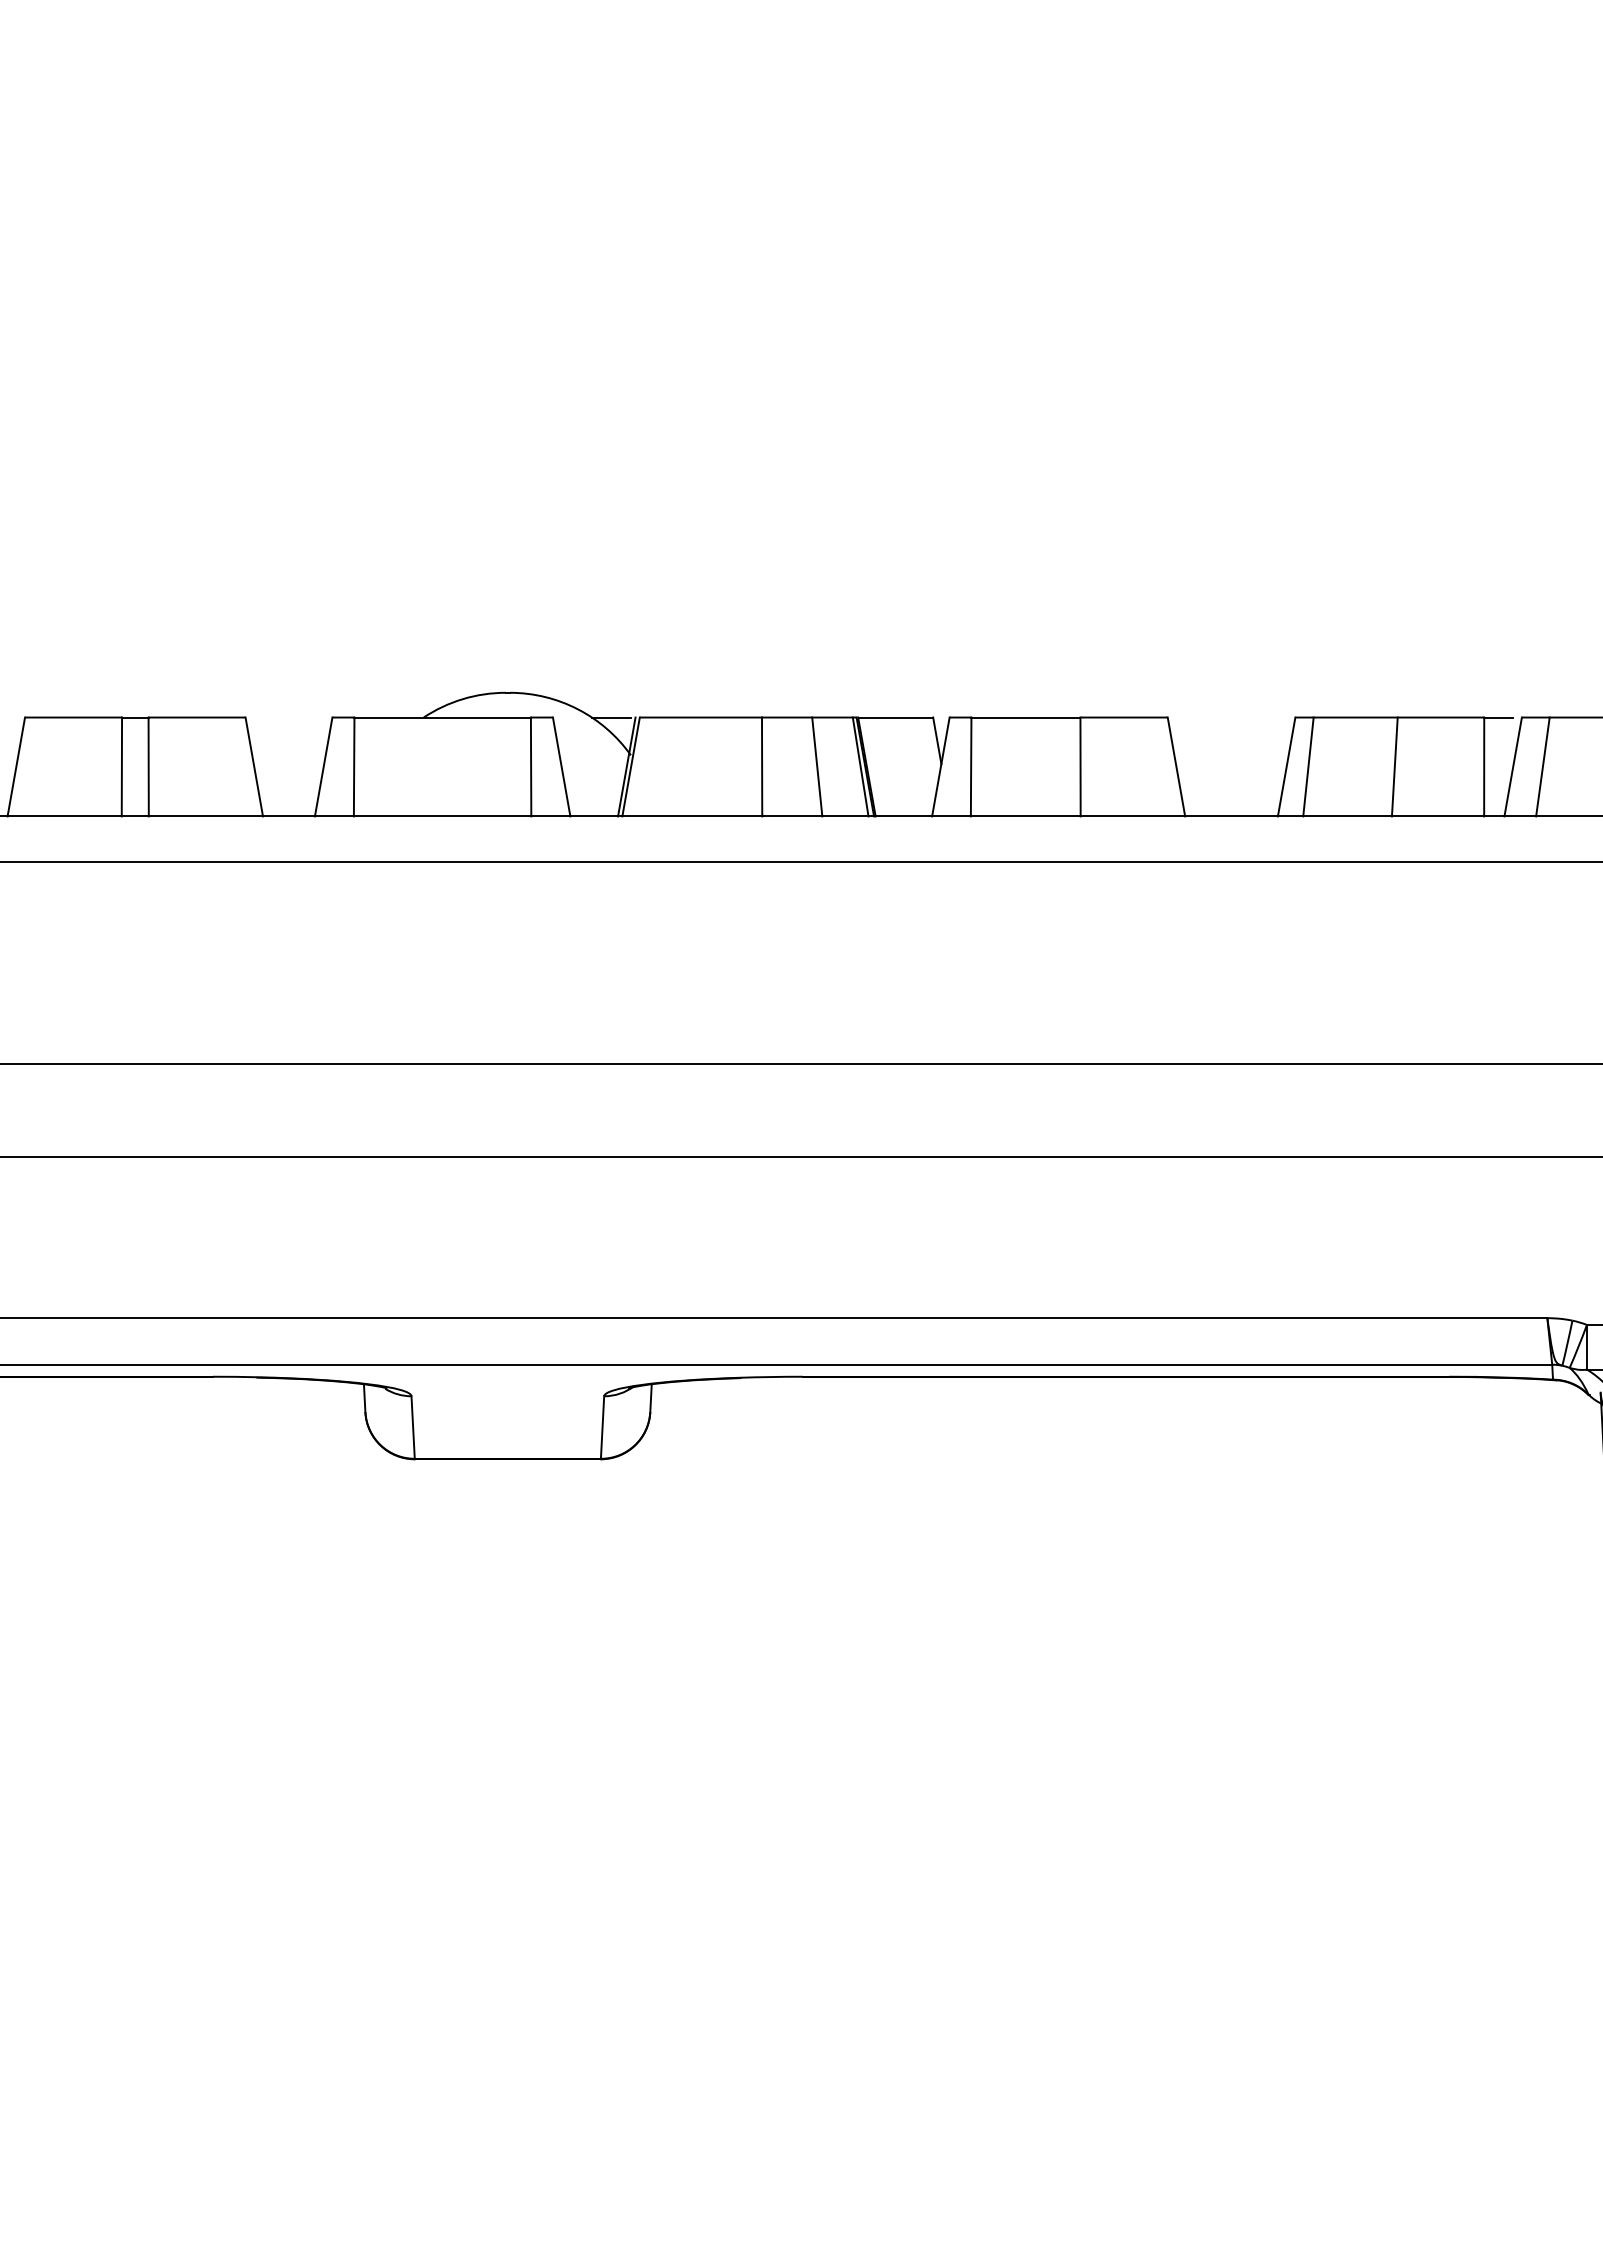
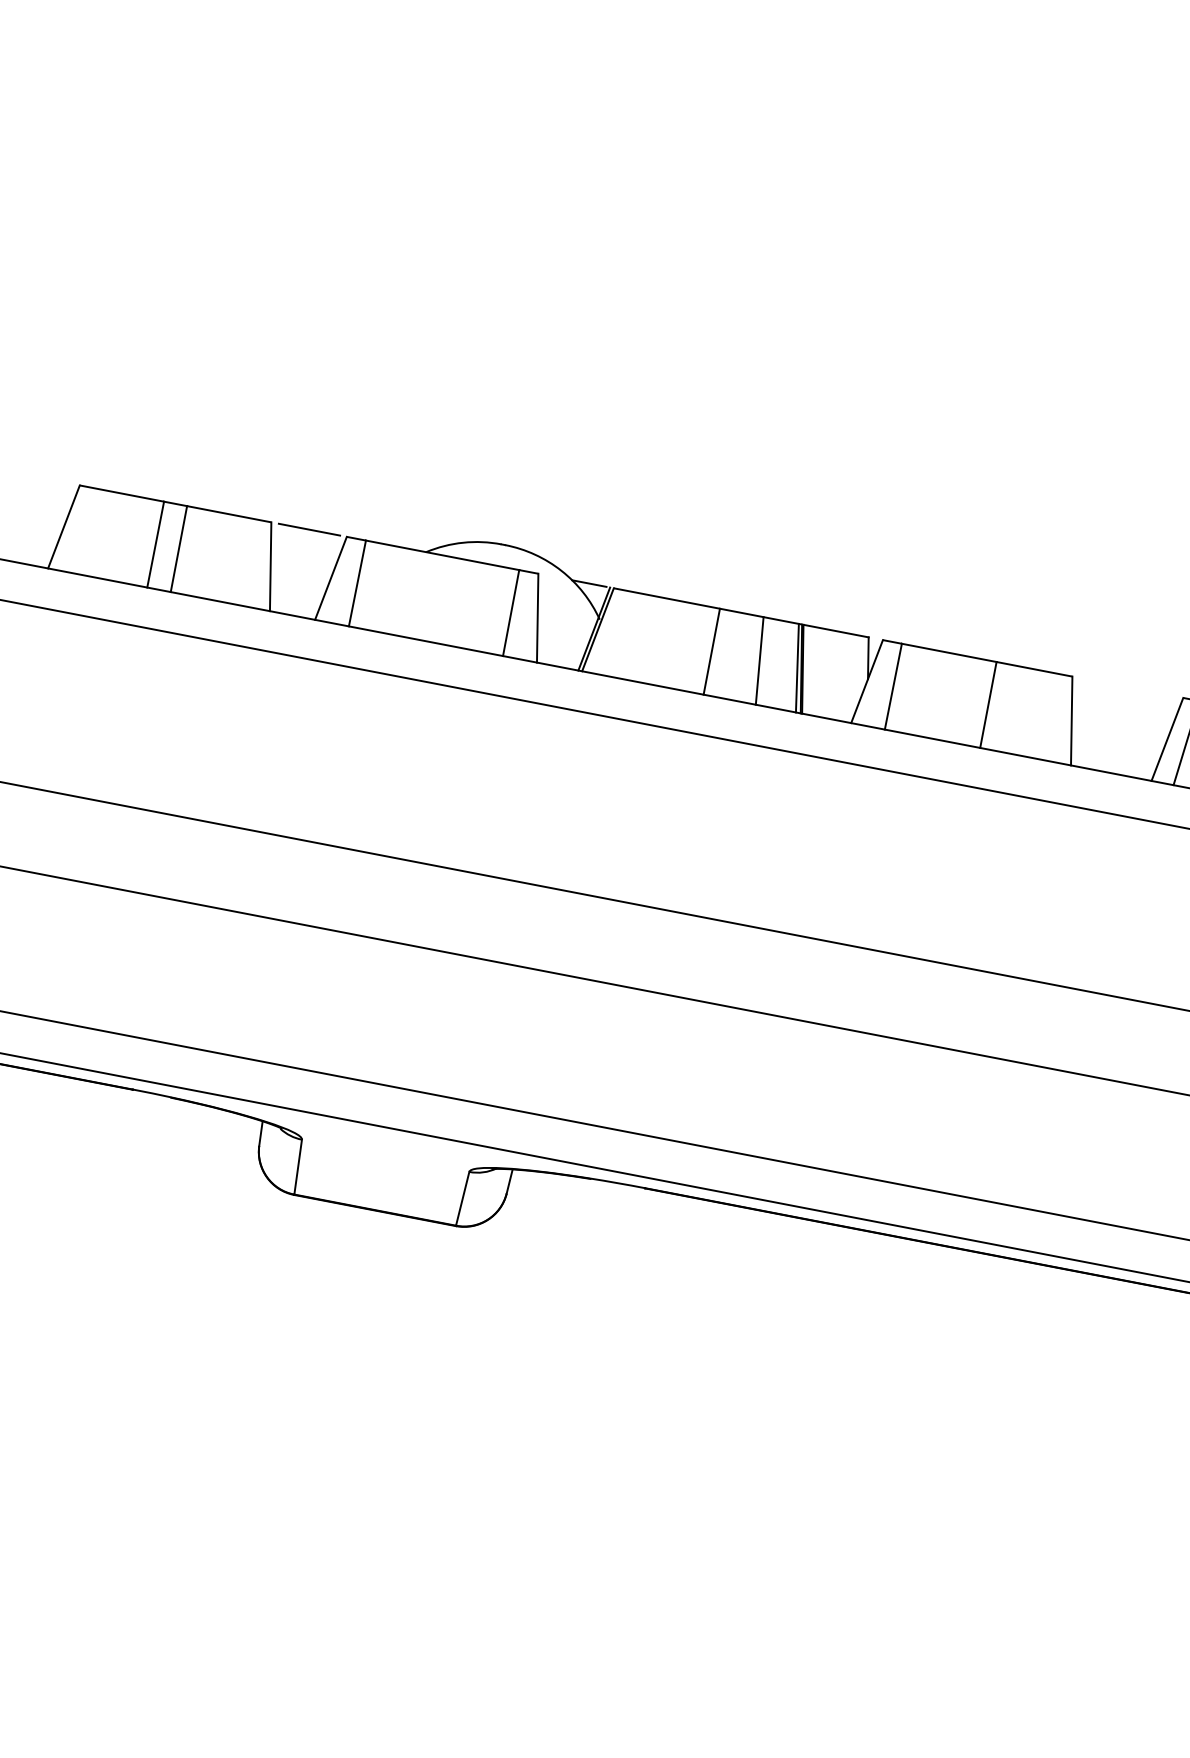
line: (289, 717) -> (309, 529), added

